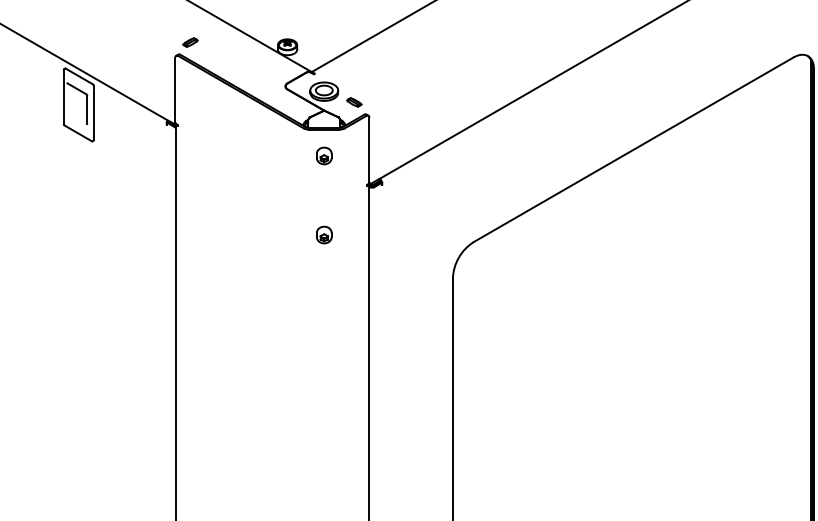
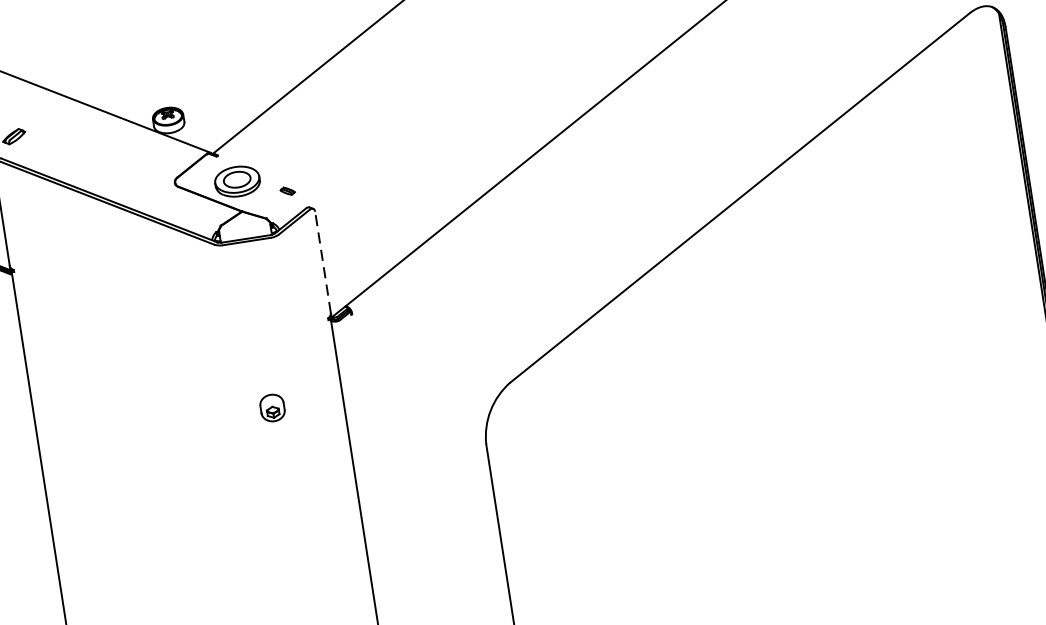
part: (354, 102) -> (287, 191), size x0.6
line: (369, 149) -> (323, 261), solid -> dashed
part: (324, 155) -> (253, 282), removed

